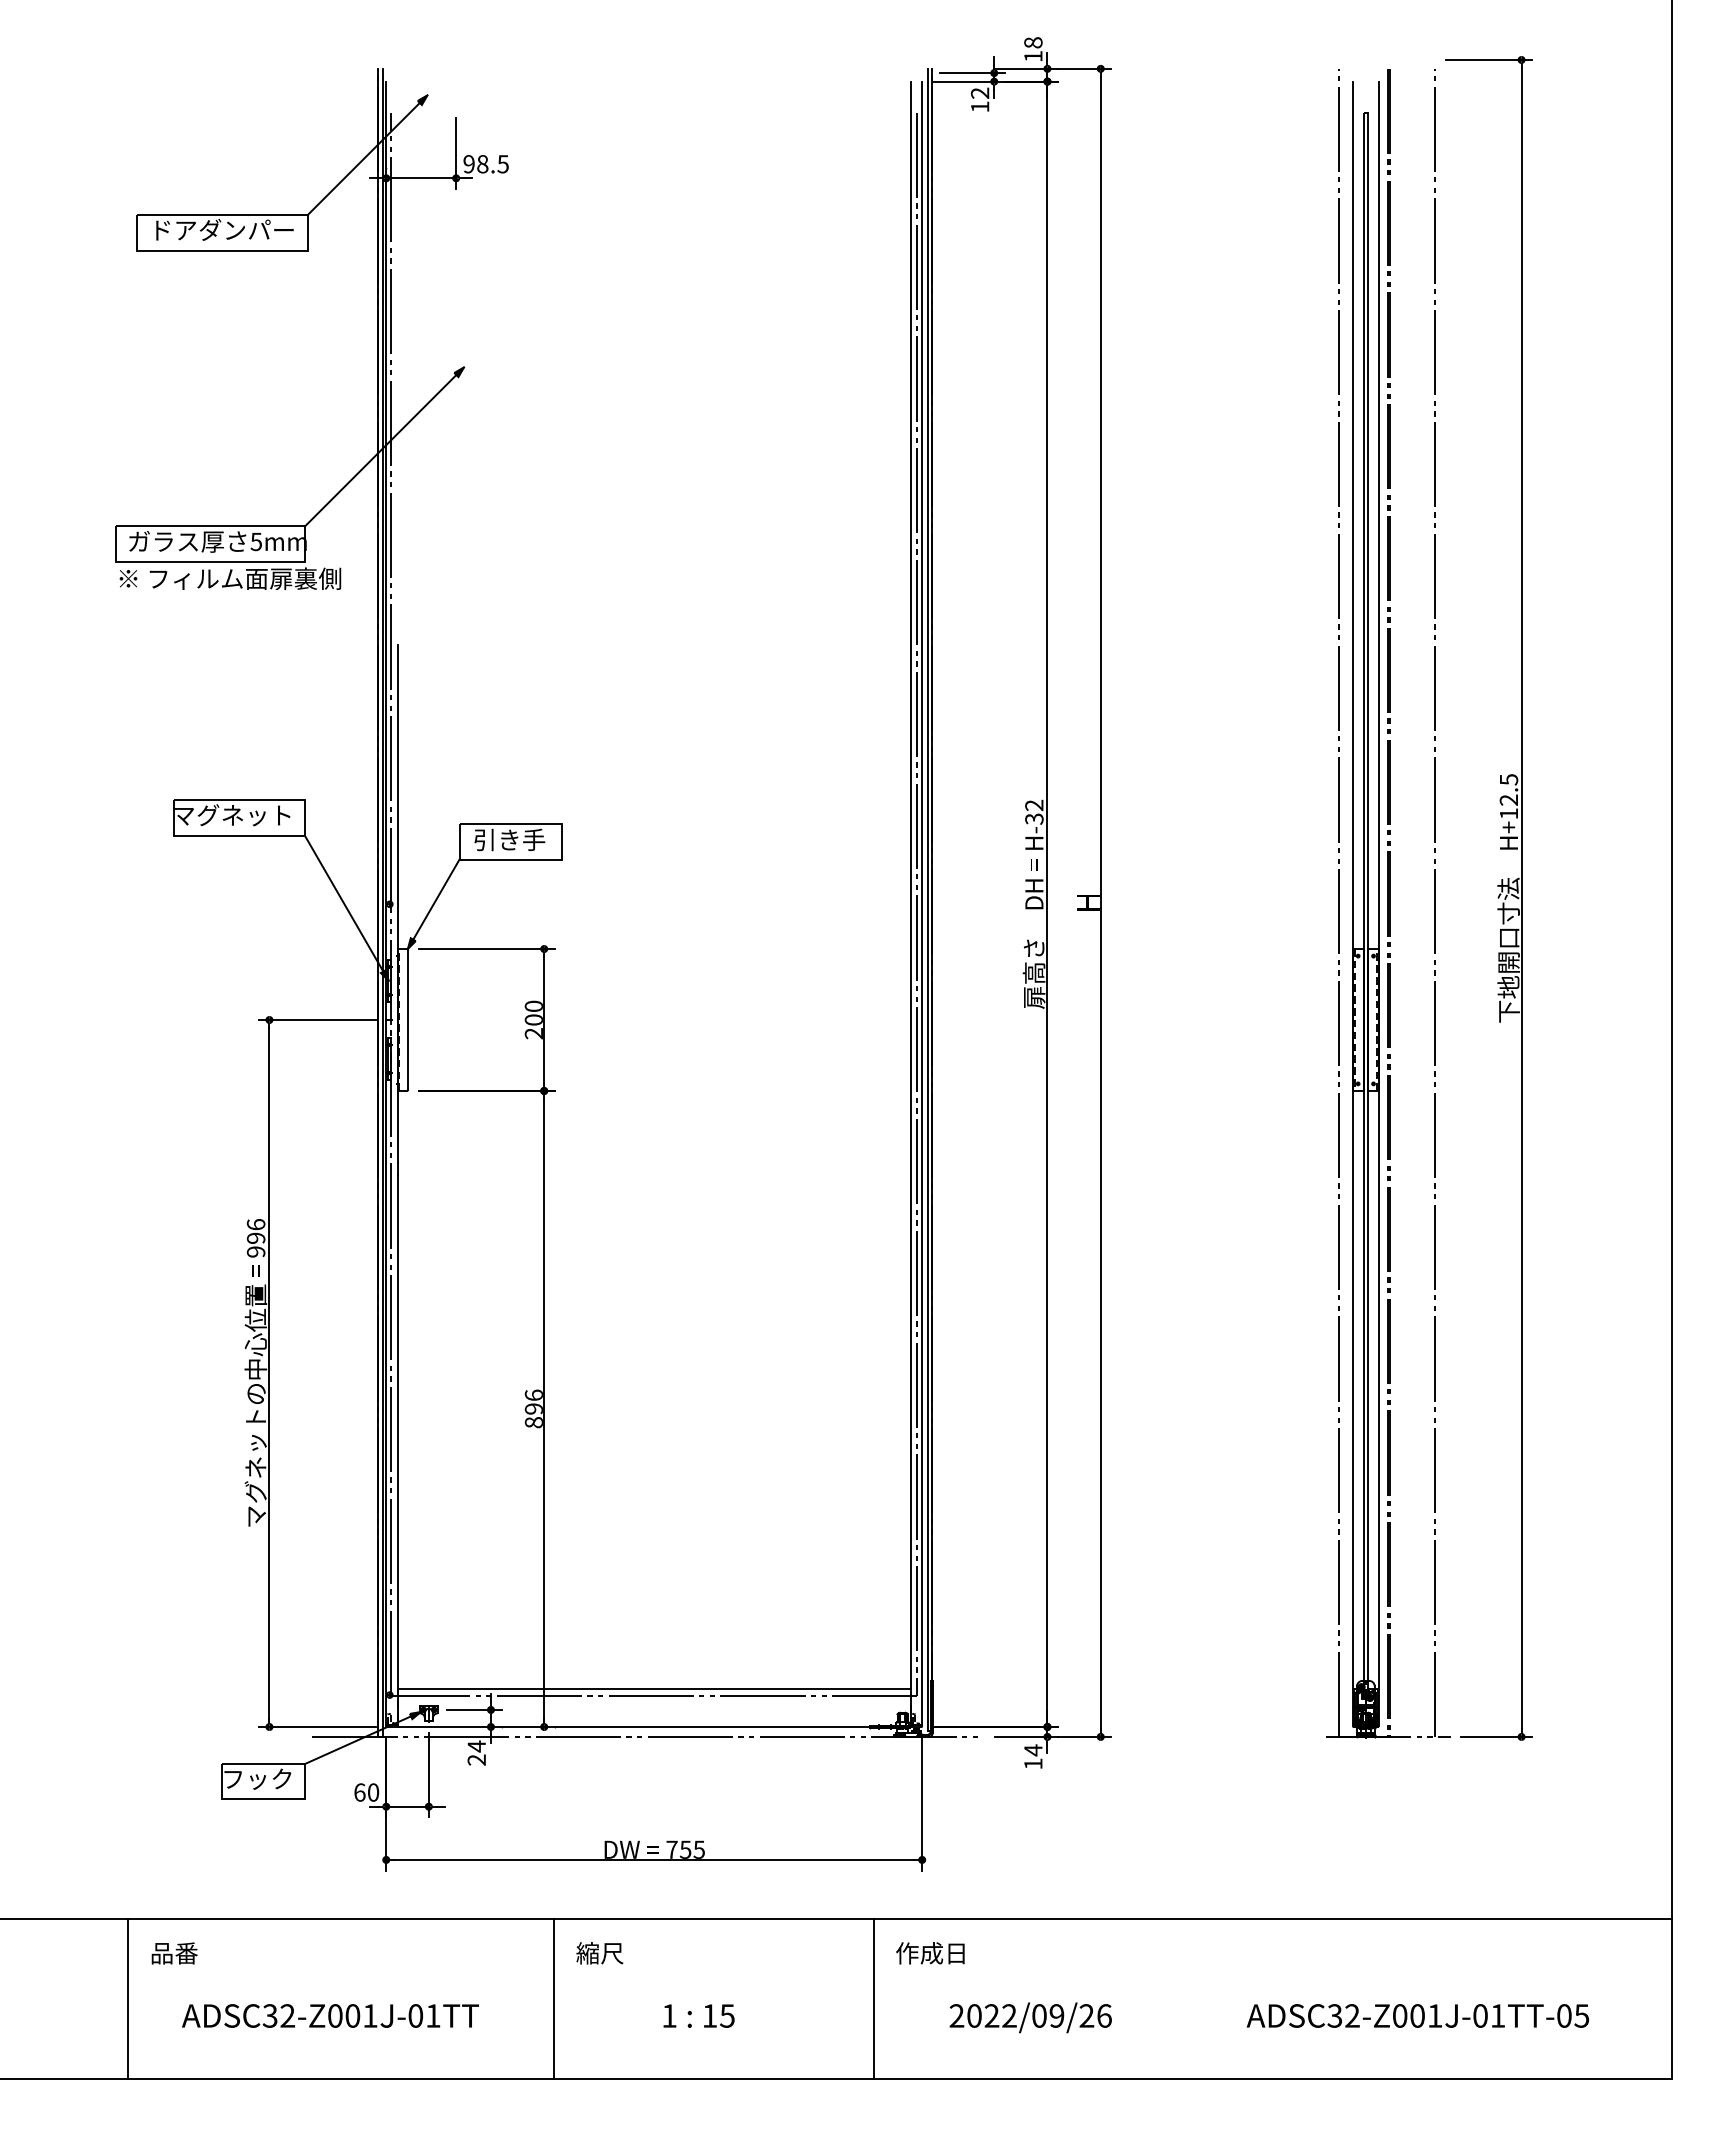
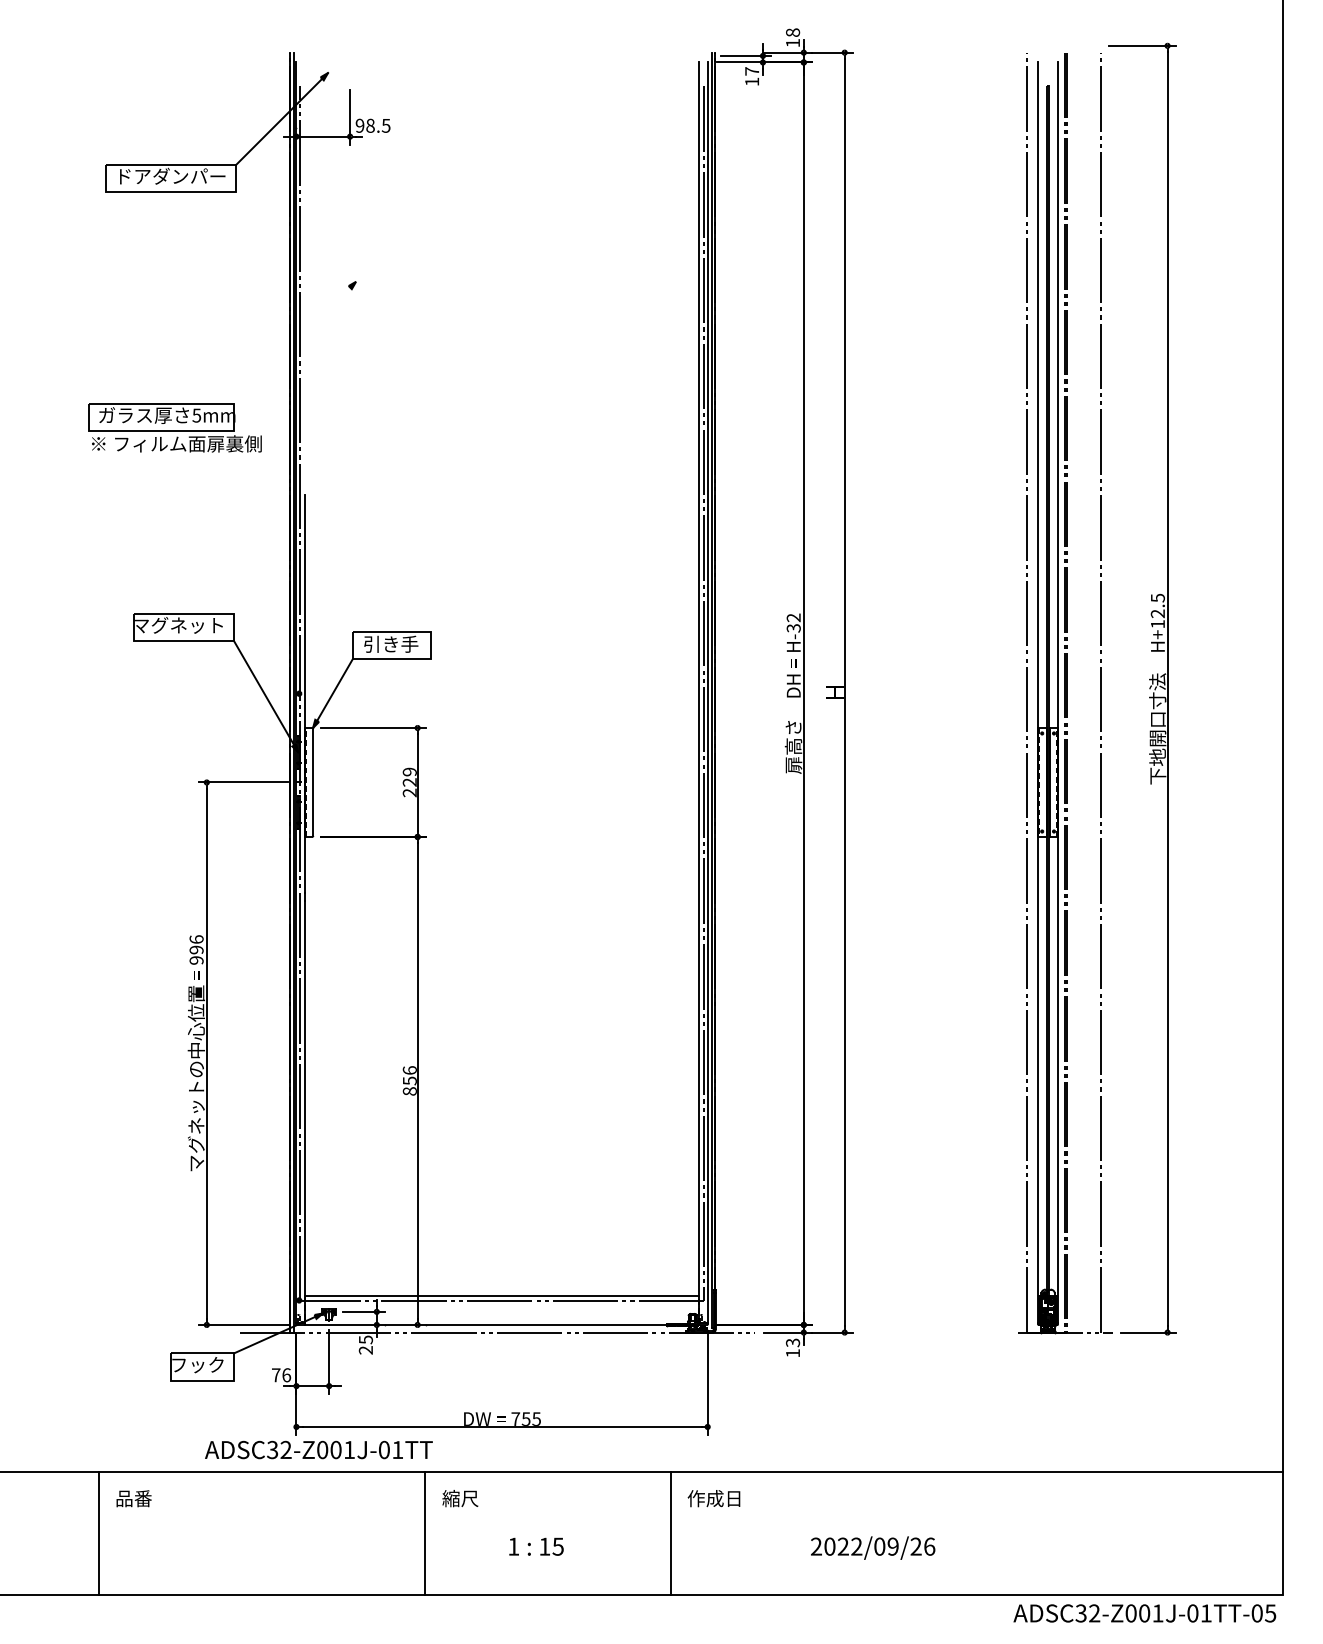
text: (979, 92) -> (751, 70), 12 -> 17
line: (384, 446) -> (295, 342), removed
text: (533, 1012) -> (409, 776), 200 -> 229
text: (533, 1408) -> (409, 1080), 896 -> 856
text: (476, 1746) -> (365, 1339), 24 -> 25
text: (1033, 1750) -> (793, 1342), 14 -> 13
text: (366, 1792) -> (281, 1375), 60 -> 76
text: (330, 2015) -> (318, 1449), moved
text: (1417, 2015) -> (1144, 1613), moved
text: (1030, 2017) -> (872, 1547), moved

